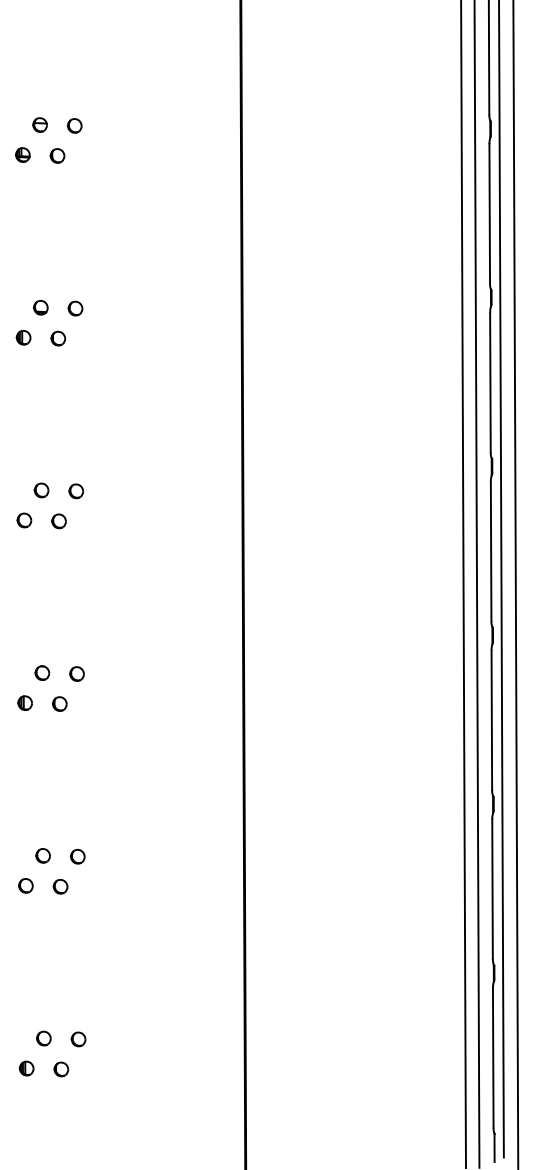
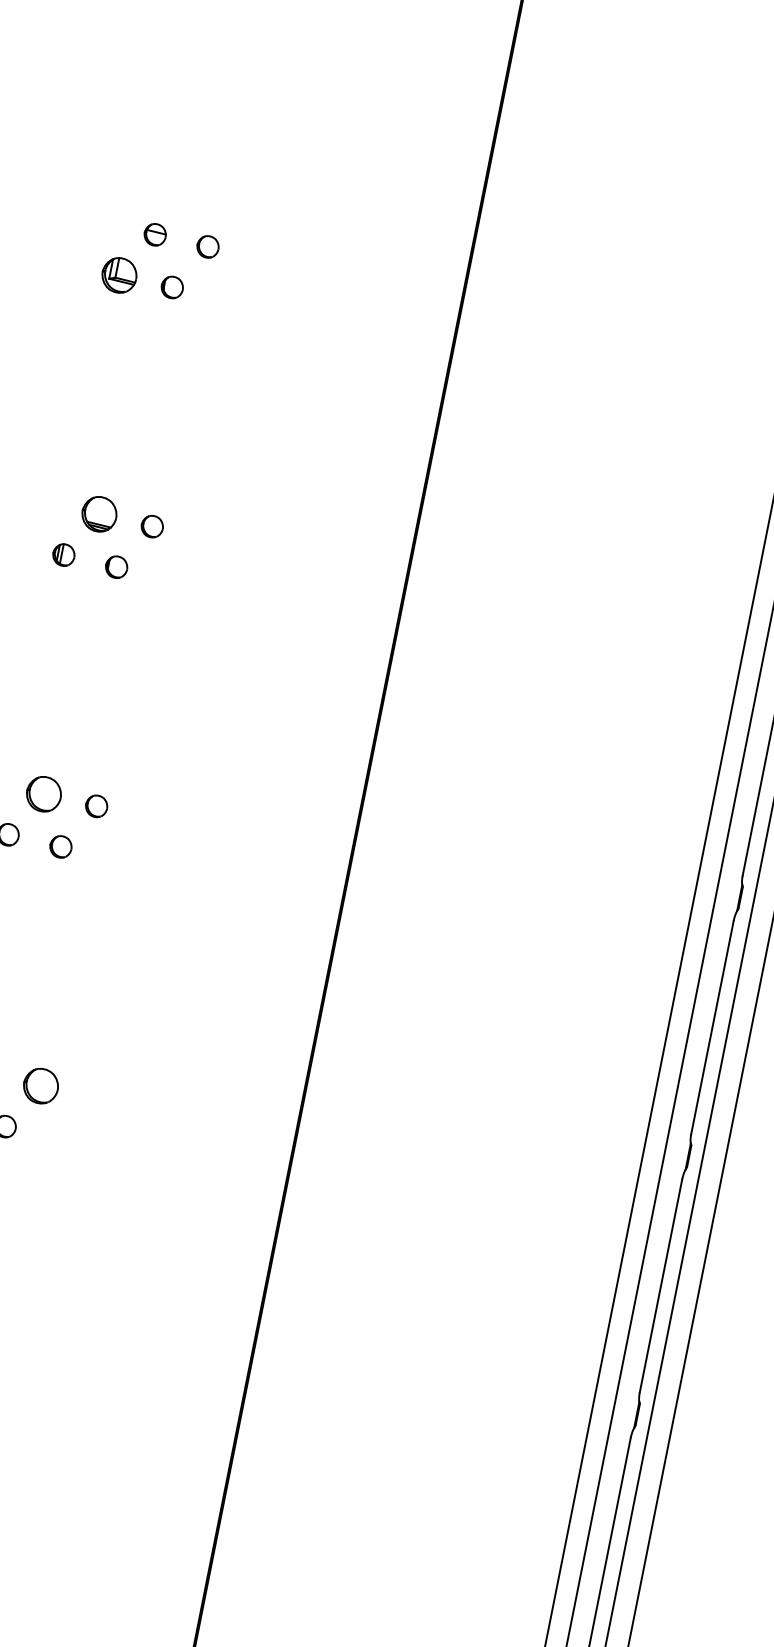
part: (22, 154) -> (119, 274), size x1.6
part: (40, 307) -> (99, 514), size x1.6
part: (41, 490) -> (43, 794), size x1.6
part: (76, 673) -> (40, 1085), size x1.6

